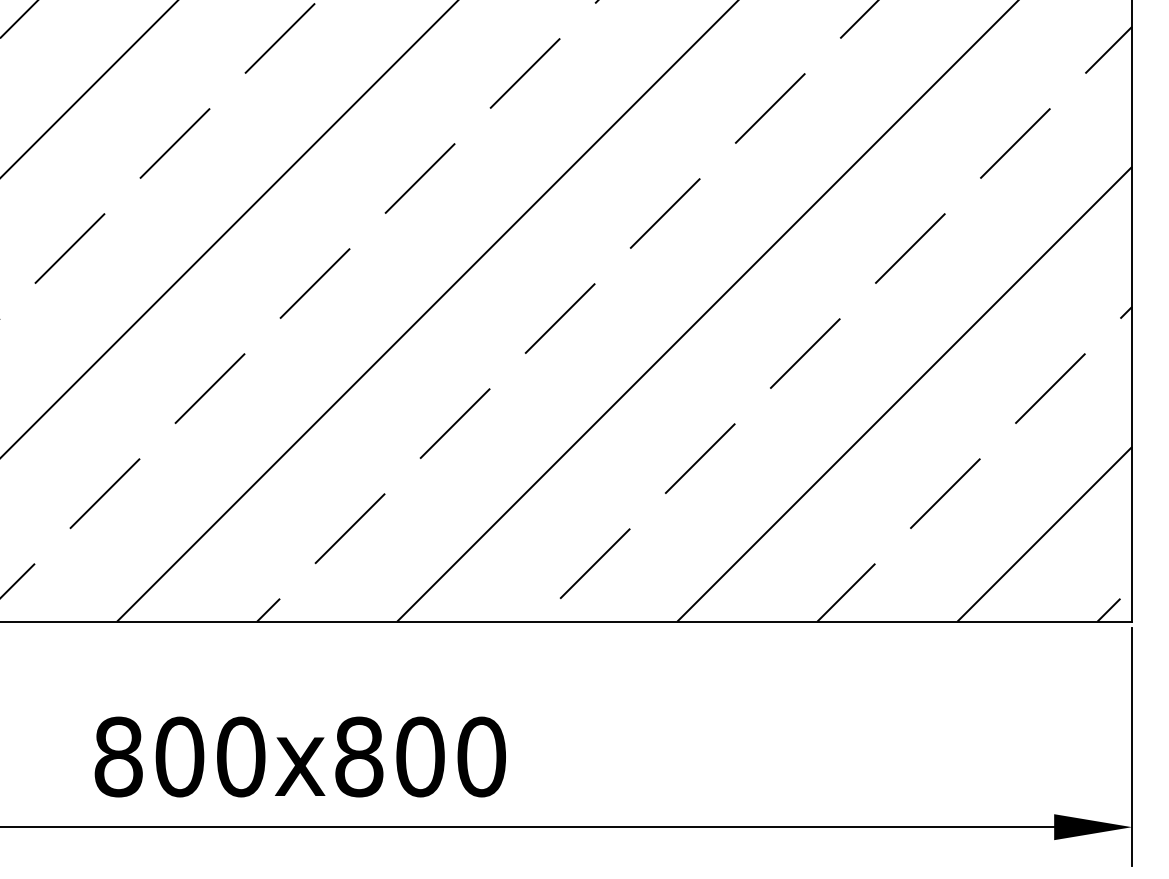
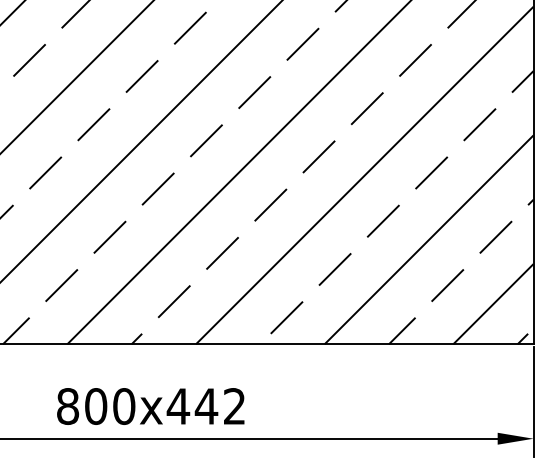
text: (418, 757) -> (205, 406), 800x800 -> 800x442

